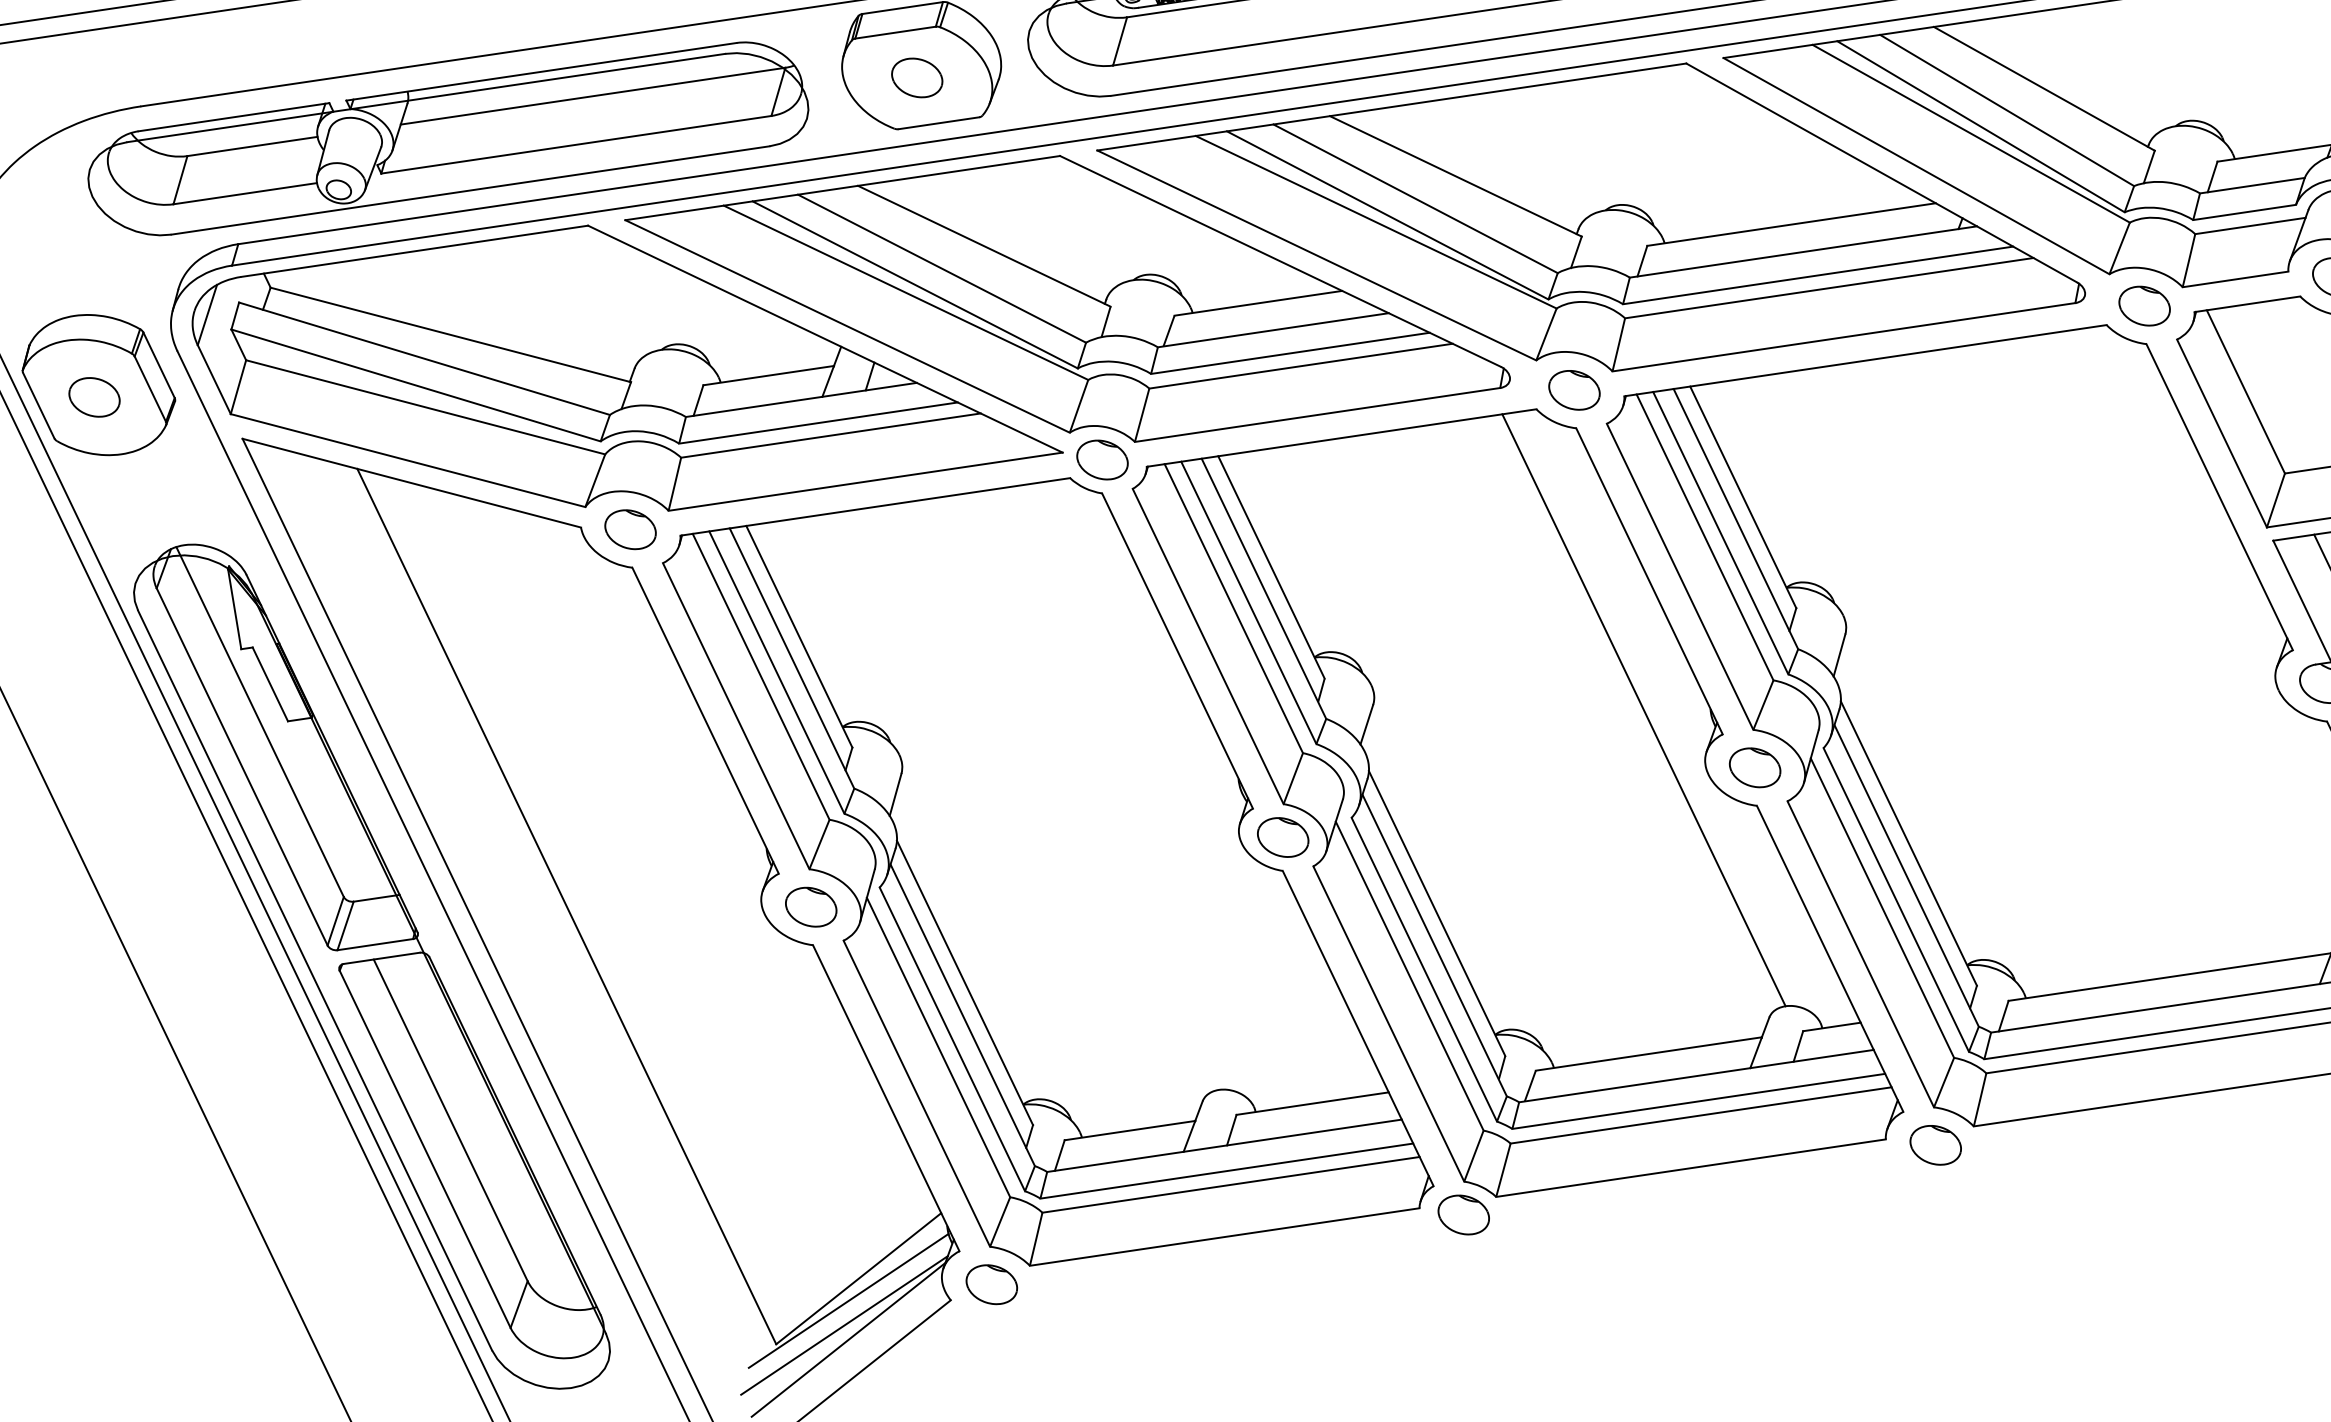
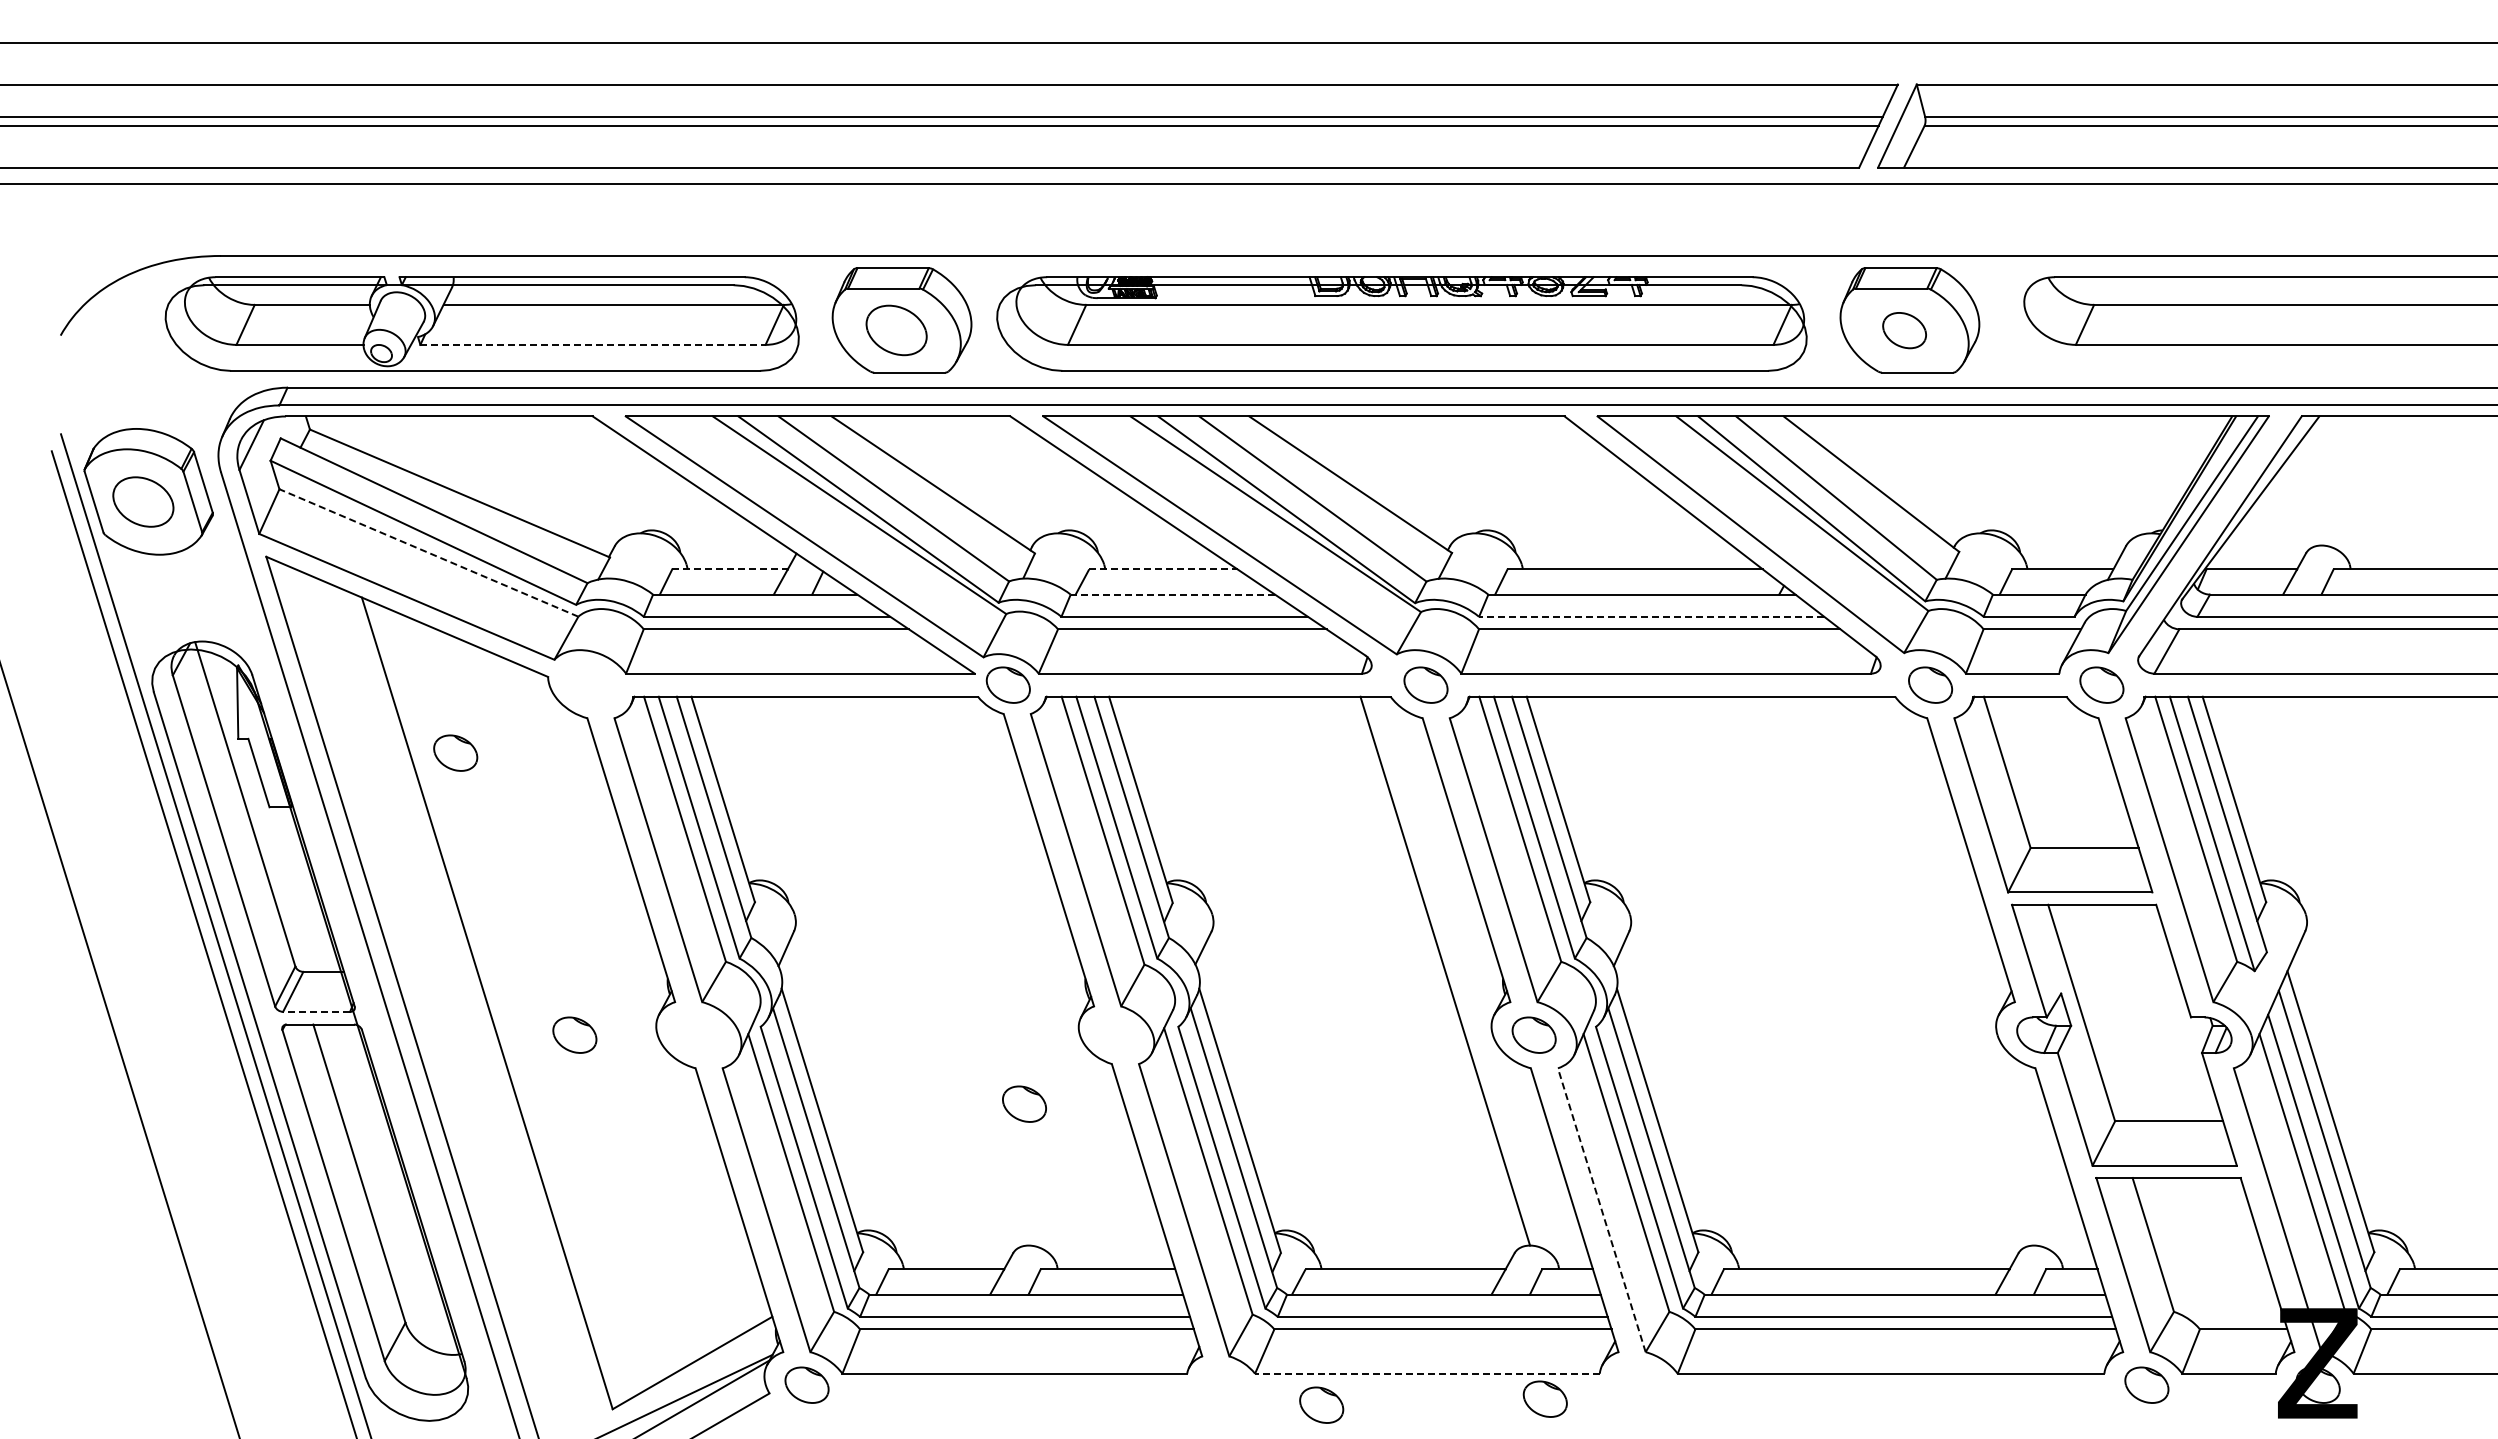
part: (916, 77) -> (896, 330), size x1.4
line: (576, 144) -> (593, 344), solid -> dashed
line: (1817, 275) -> (1651, 616), solid -> dashed
line: (1258, 303) -> (1163, 569), solid -> dashed
line: (1272, 330) -> (1172, 594), solid -> dashed
line: (769, 375) -> (730, 569), solid -> dashed
part: (94, 396) -> (143, 501), size x1.4
line: (425, 406) -> (428, 552), solid -> dashed
part: (630, 528) -> (455, 752), moved
part: (1283, 836) -> (1024, 1103), moved
part: (810, 906) -> (574, 1034), moved
line: (375, 944) -> (316, 1011), solid -> dashed
line: (1860, 954) -> (1601, 1210), solid -> dashed
part: (1934, 1144) -> (1544, 1398), moved
line: (1689, 1168) -> (1426, 1373), solid -> dashed
part: (1463, 1214) -> (1321, 1404), moved
line: (848, 1300) -> (680, 1380), removed

